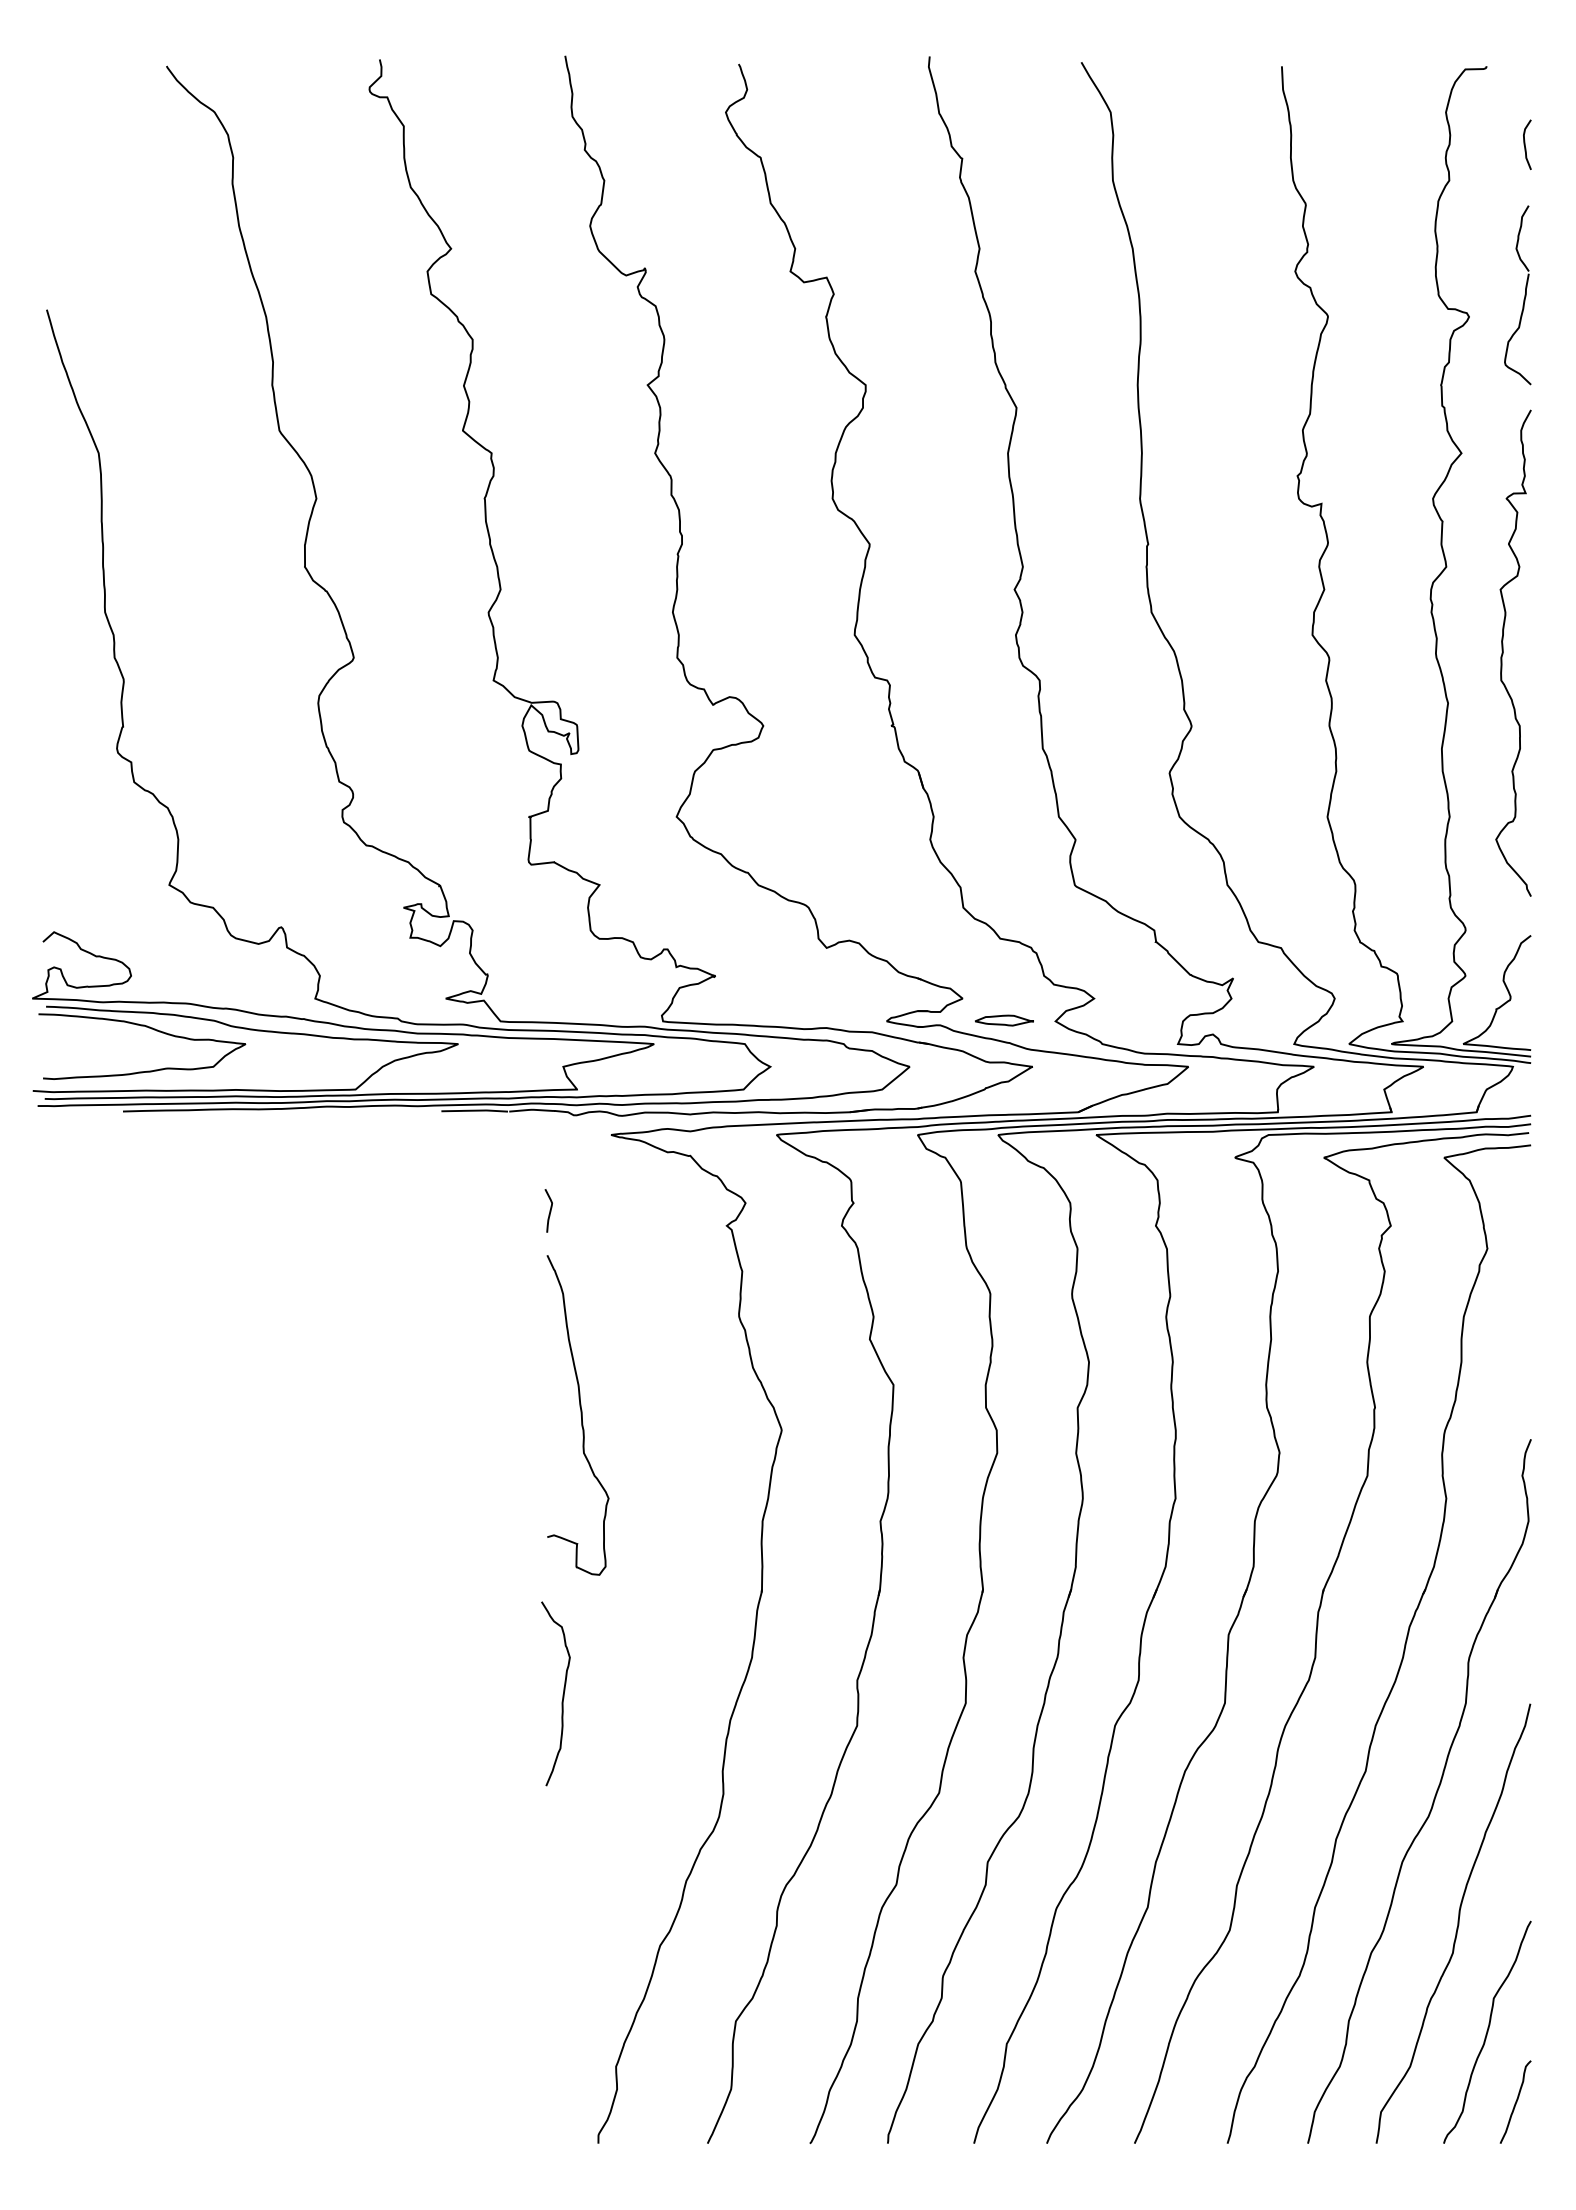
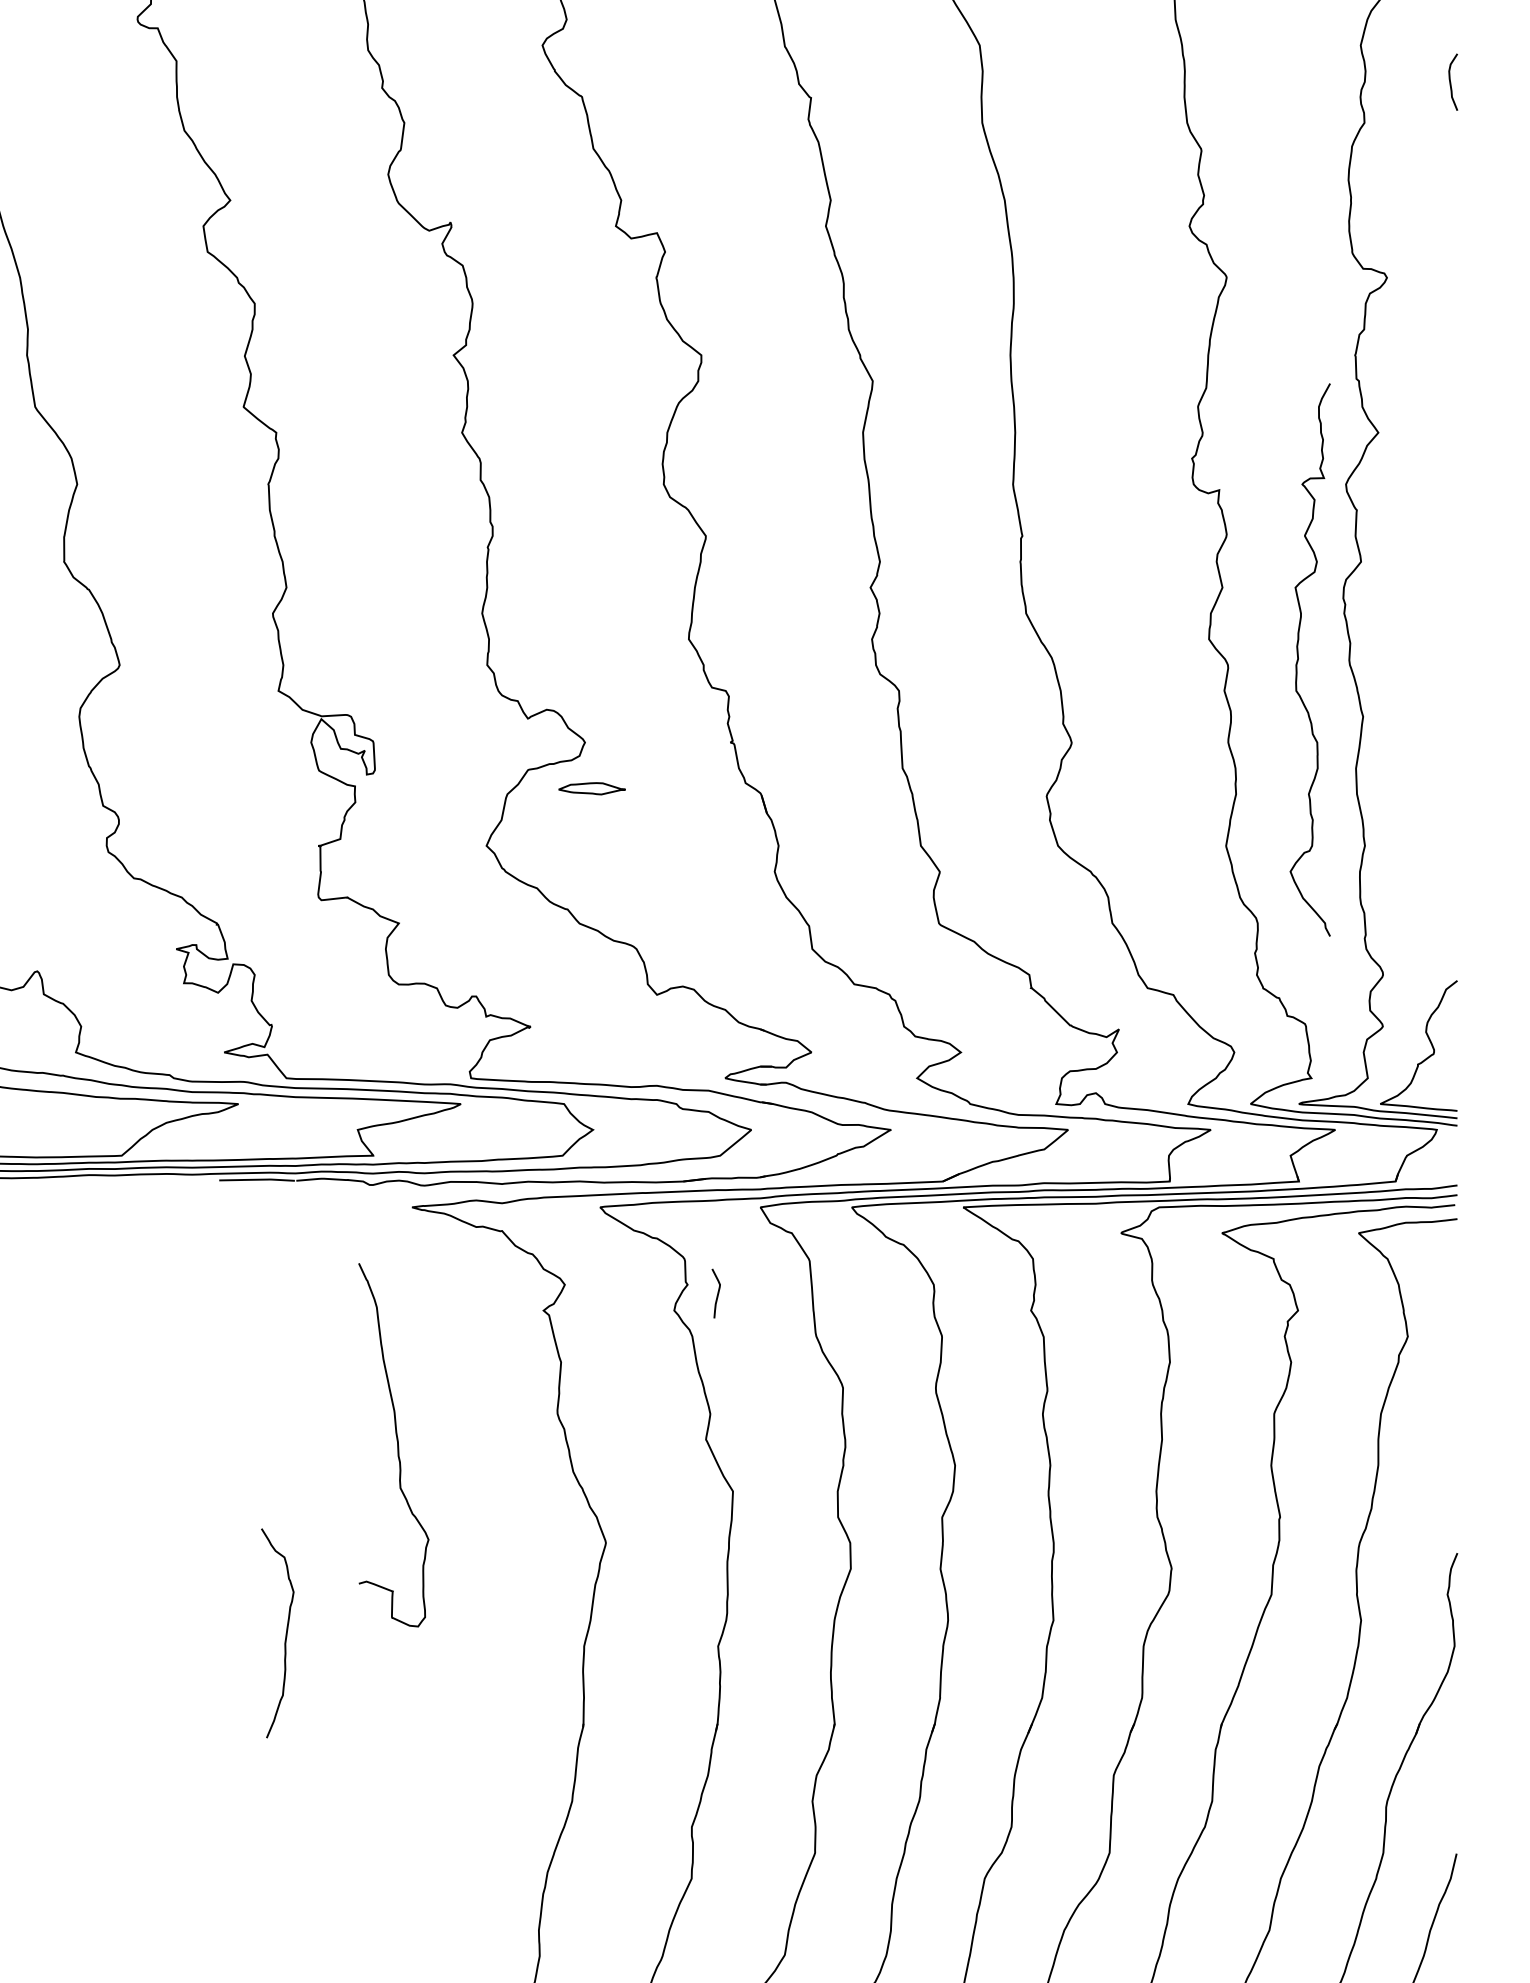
part: (1524, 295) -> (1449, 253), removed
curve: (1503, 652) -> (1298, 659), moved
part: (1004, 1020) -> (592, 788), moved
curve: (549, 1210) -> (717, 1293), moved
curve: (580, 1415) -> (396, 1445), moved
curve: (562, 1694) -> (285, 1634), moved

